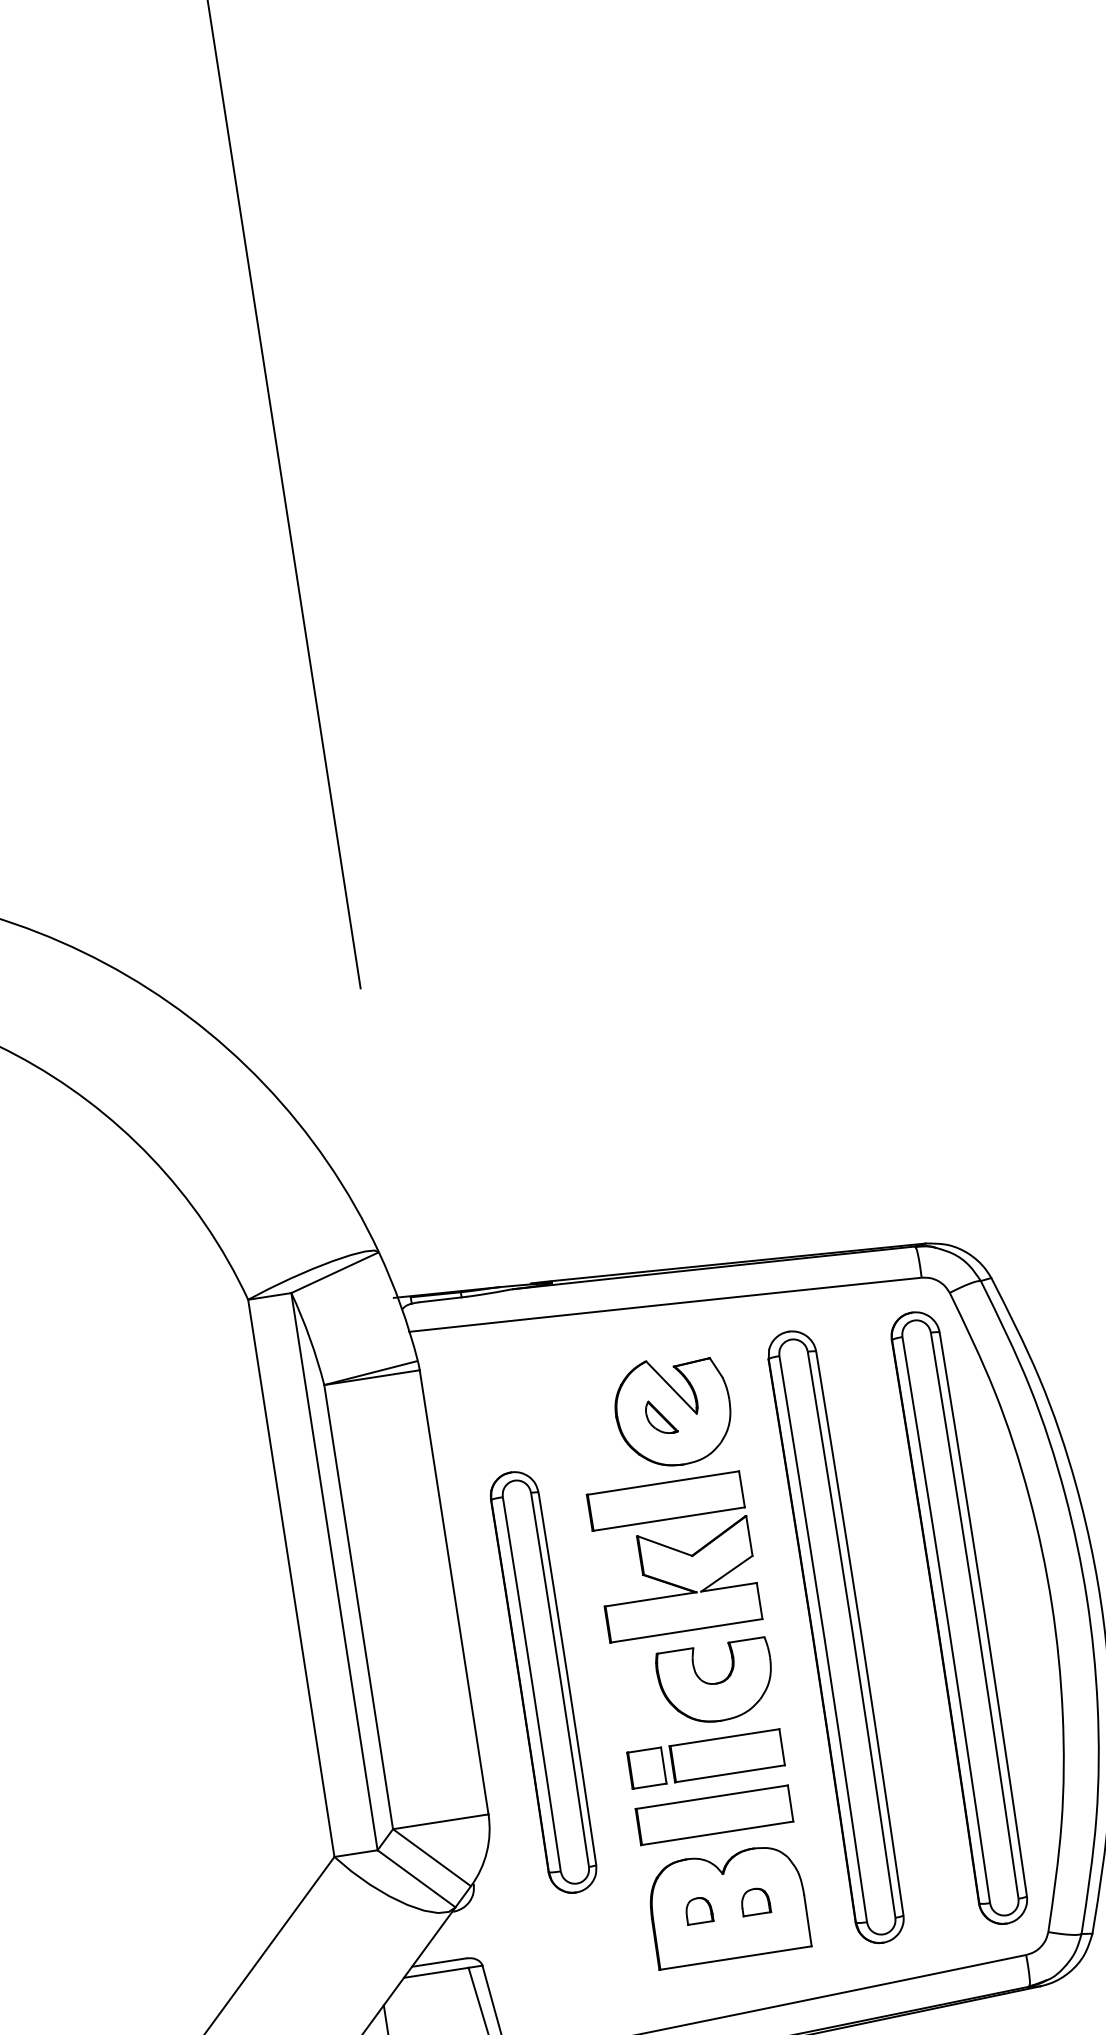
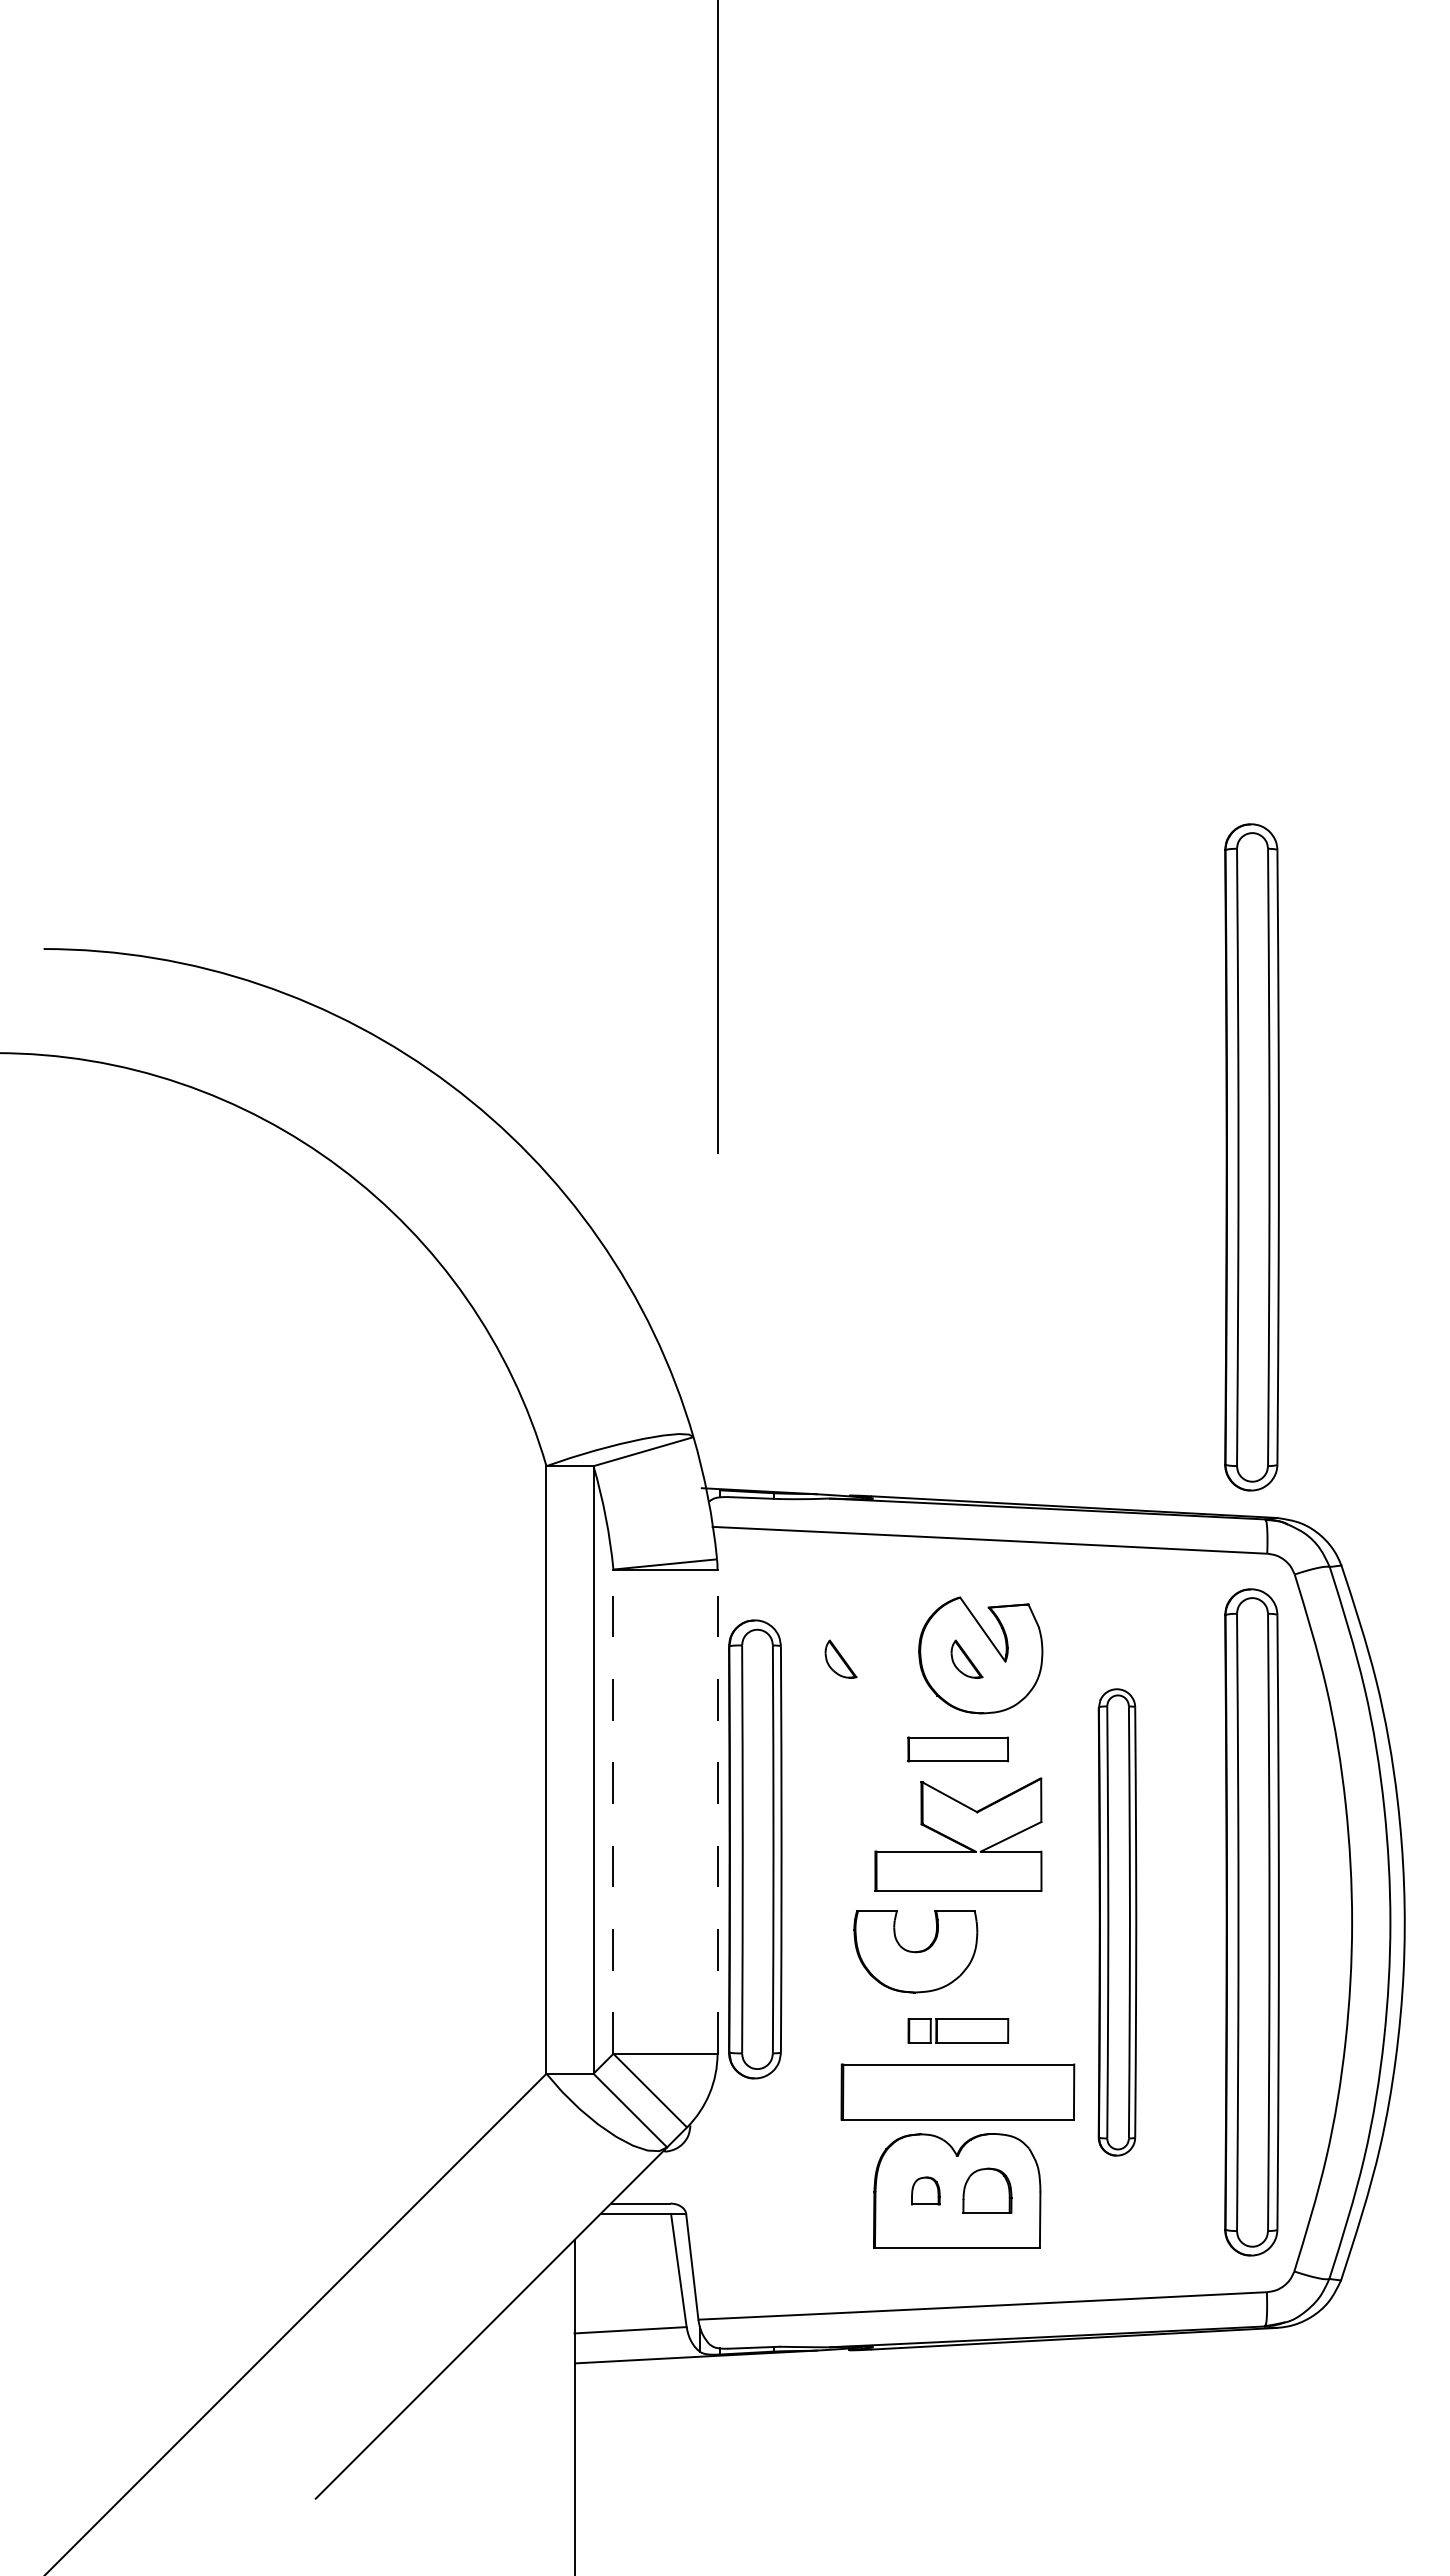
part: (850, 916) -> (1251, 1157), added
part: (545, 1434) -> (840, 1658), added
part: (666, 1501) -> (958, 1749), size x0.6
line: (454, 1592) -> (717, 1811), solid -> dashed
line: (358, 1606) -> (613, 1811), solid -> dashed
part: (836, 1637) -> (1117, 1922), size x0.7
part: (544, 1682) -> (755, 1849), moved
part: (716, 1683) -> (915, 1951), moved
part: (706, 1758) -> (958, 2030), size x0.6
part: (714, 1814) -> (958, 2091), size x1.4
part: (755, 1901) -> (987, 2190), size x1.6

